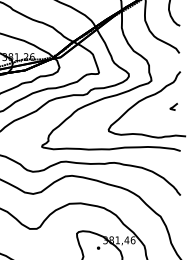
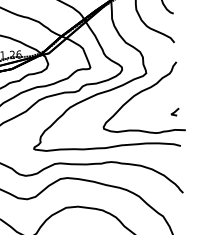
line: (173, 106) -> (174, 111), moved

